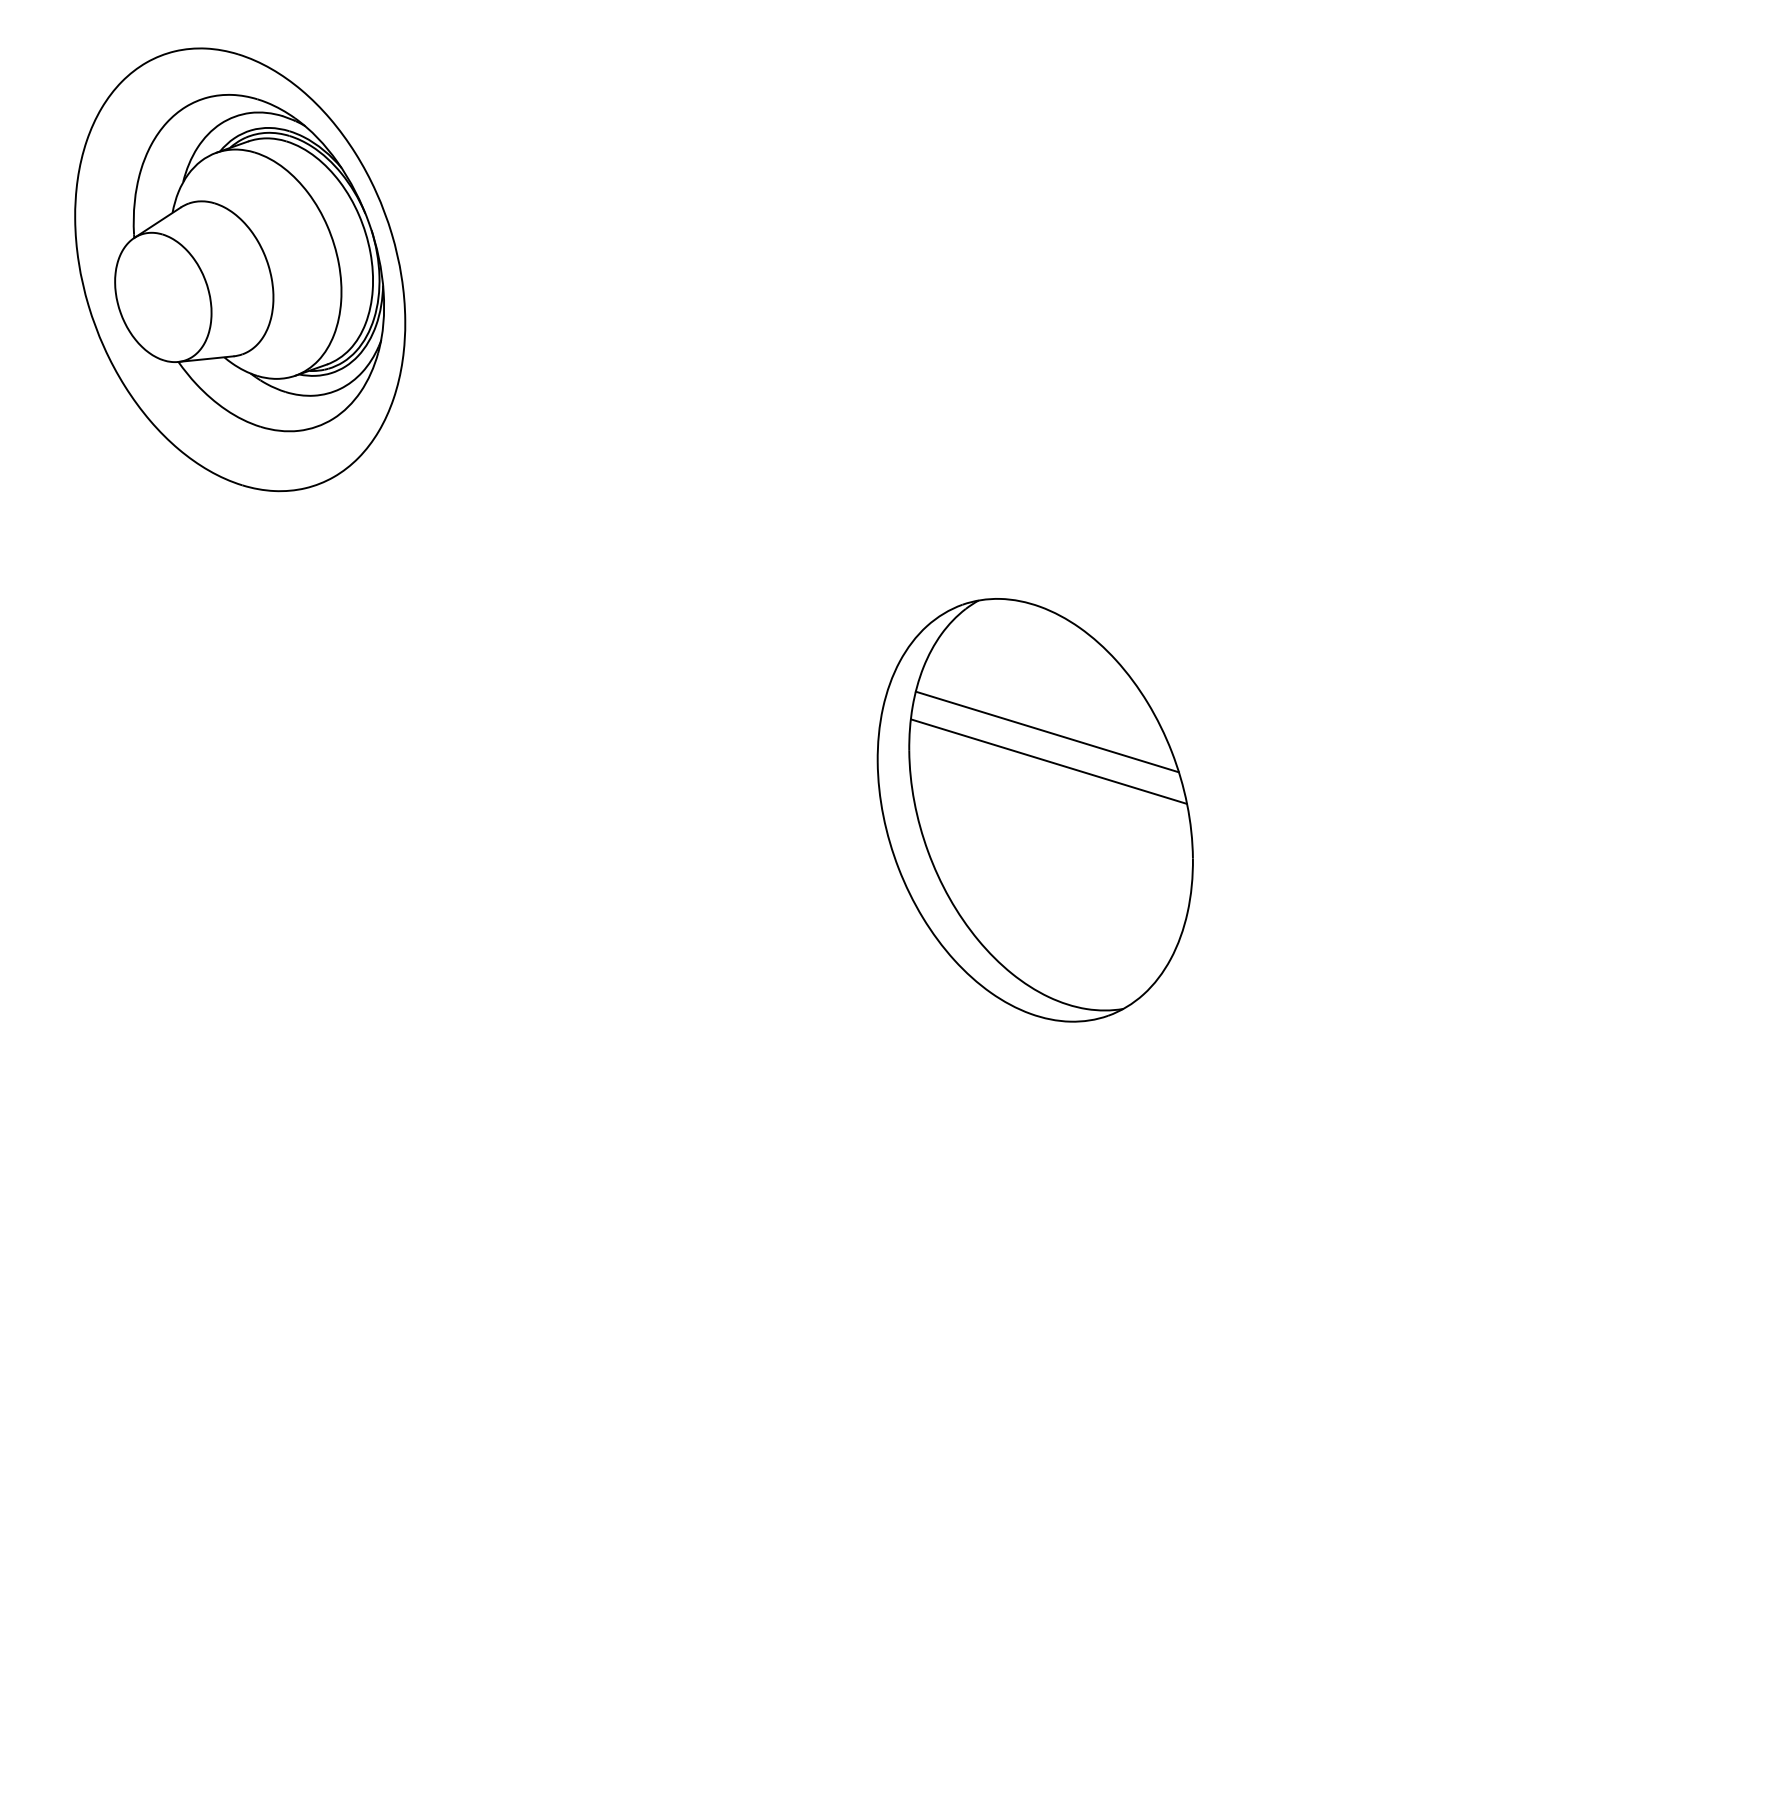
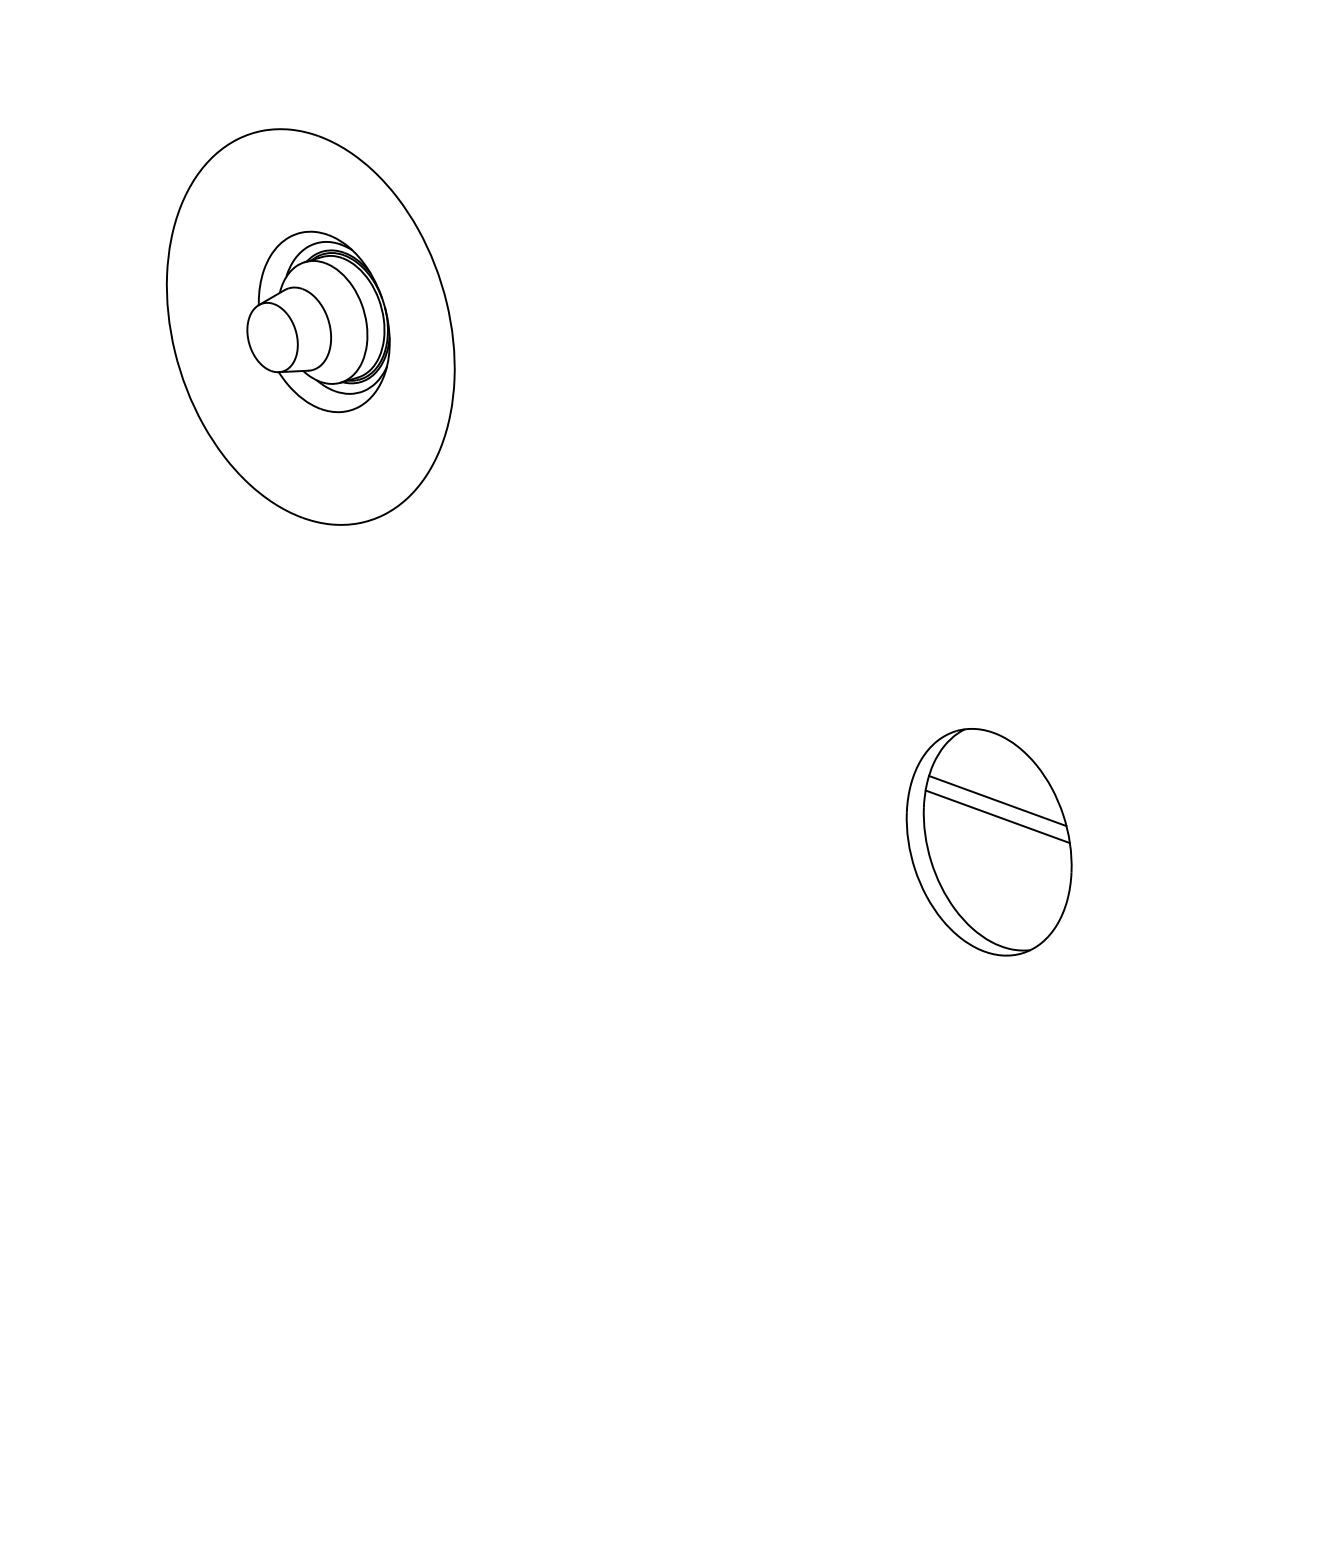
part: (249, 263) -> (319, 321), size x0.6
part: (1034, 810) -> (988, 842), size x0.6

